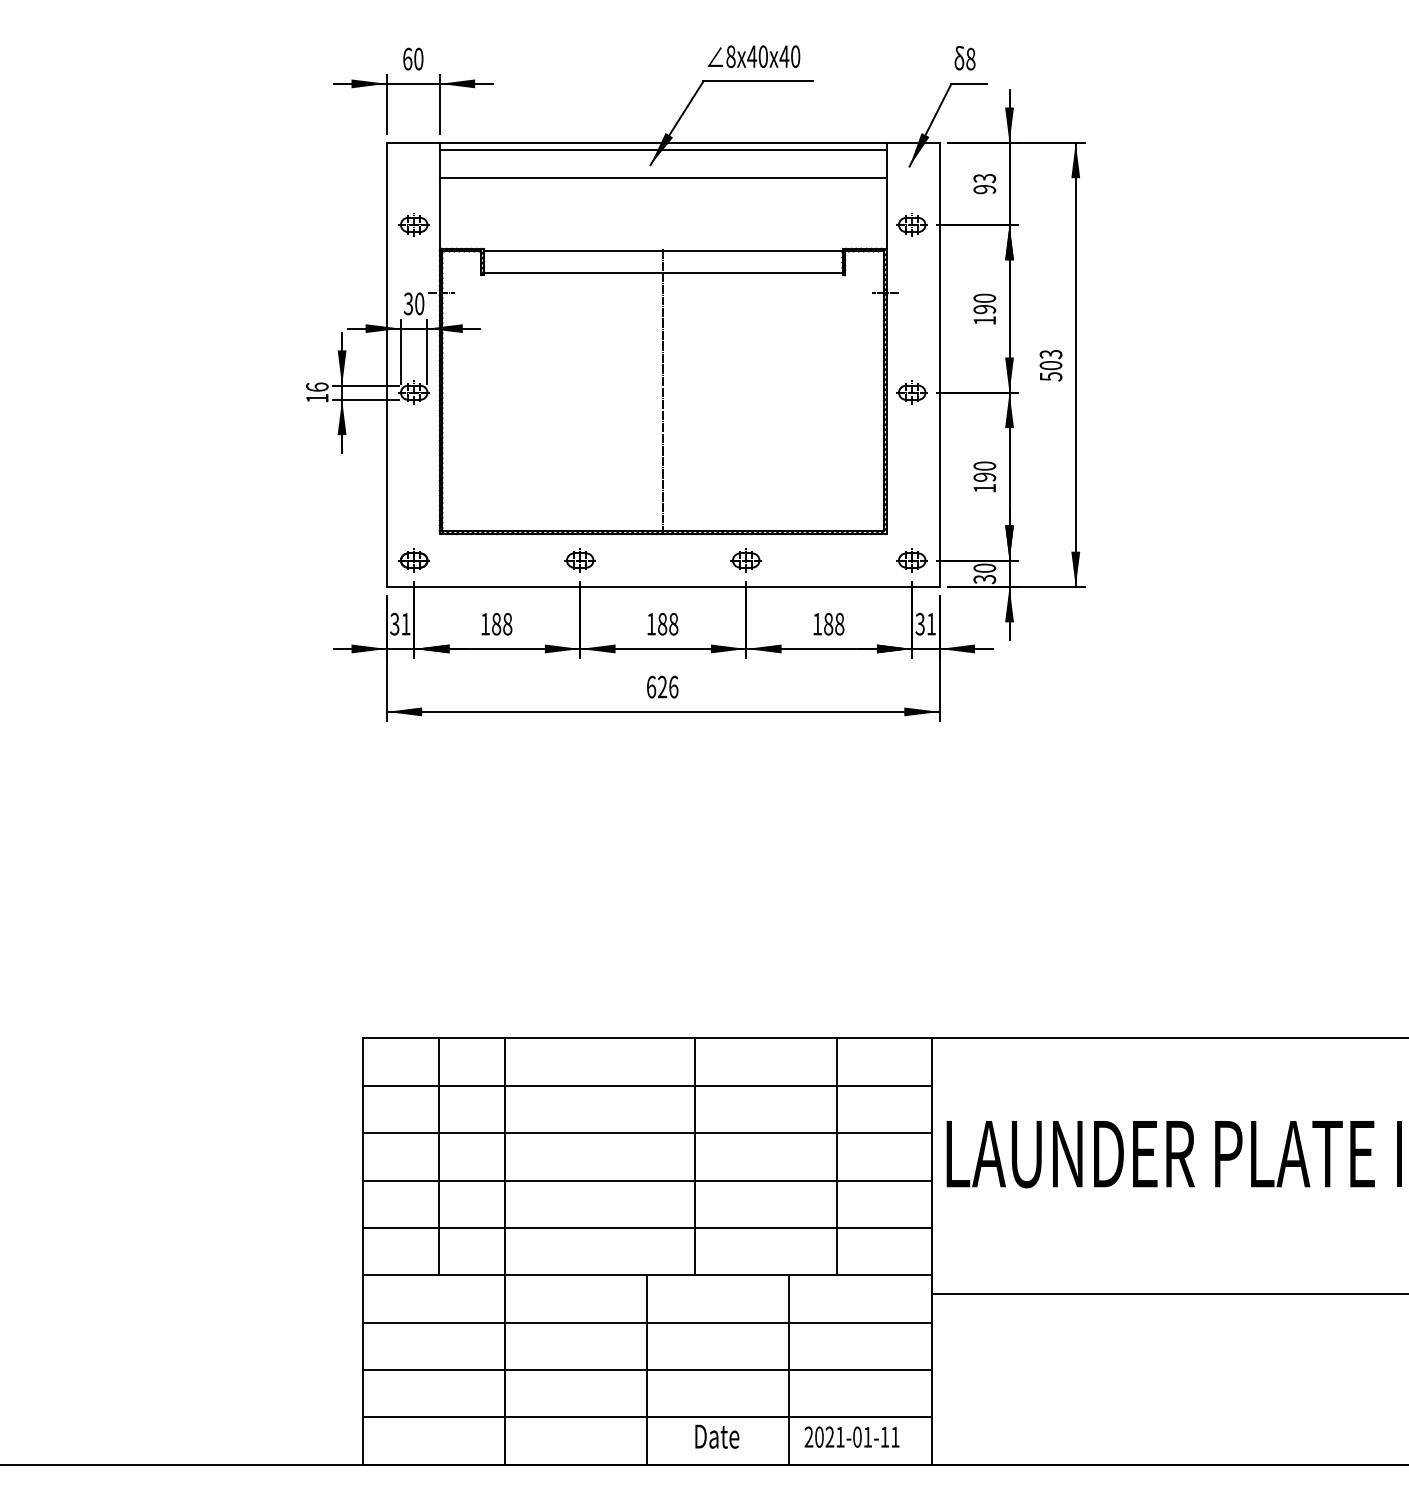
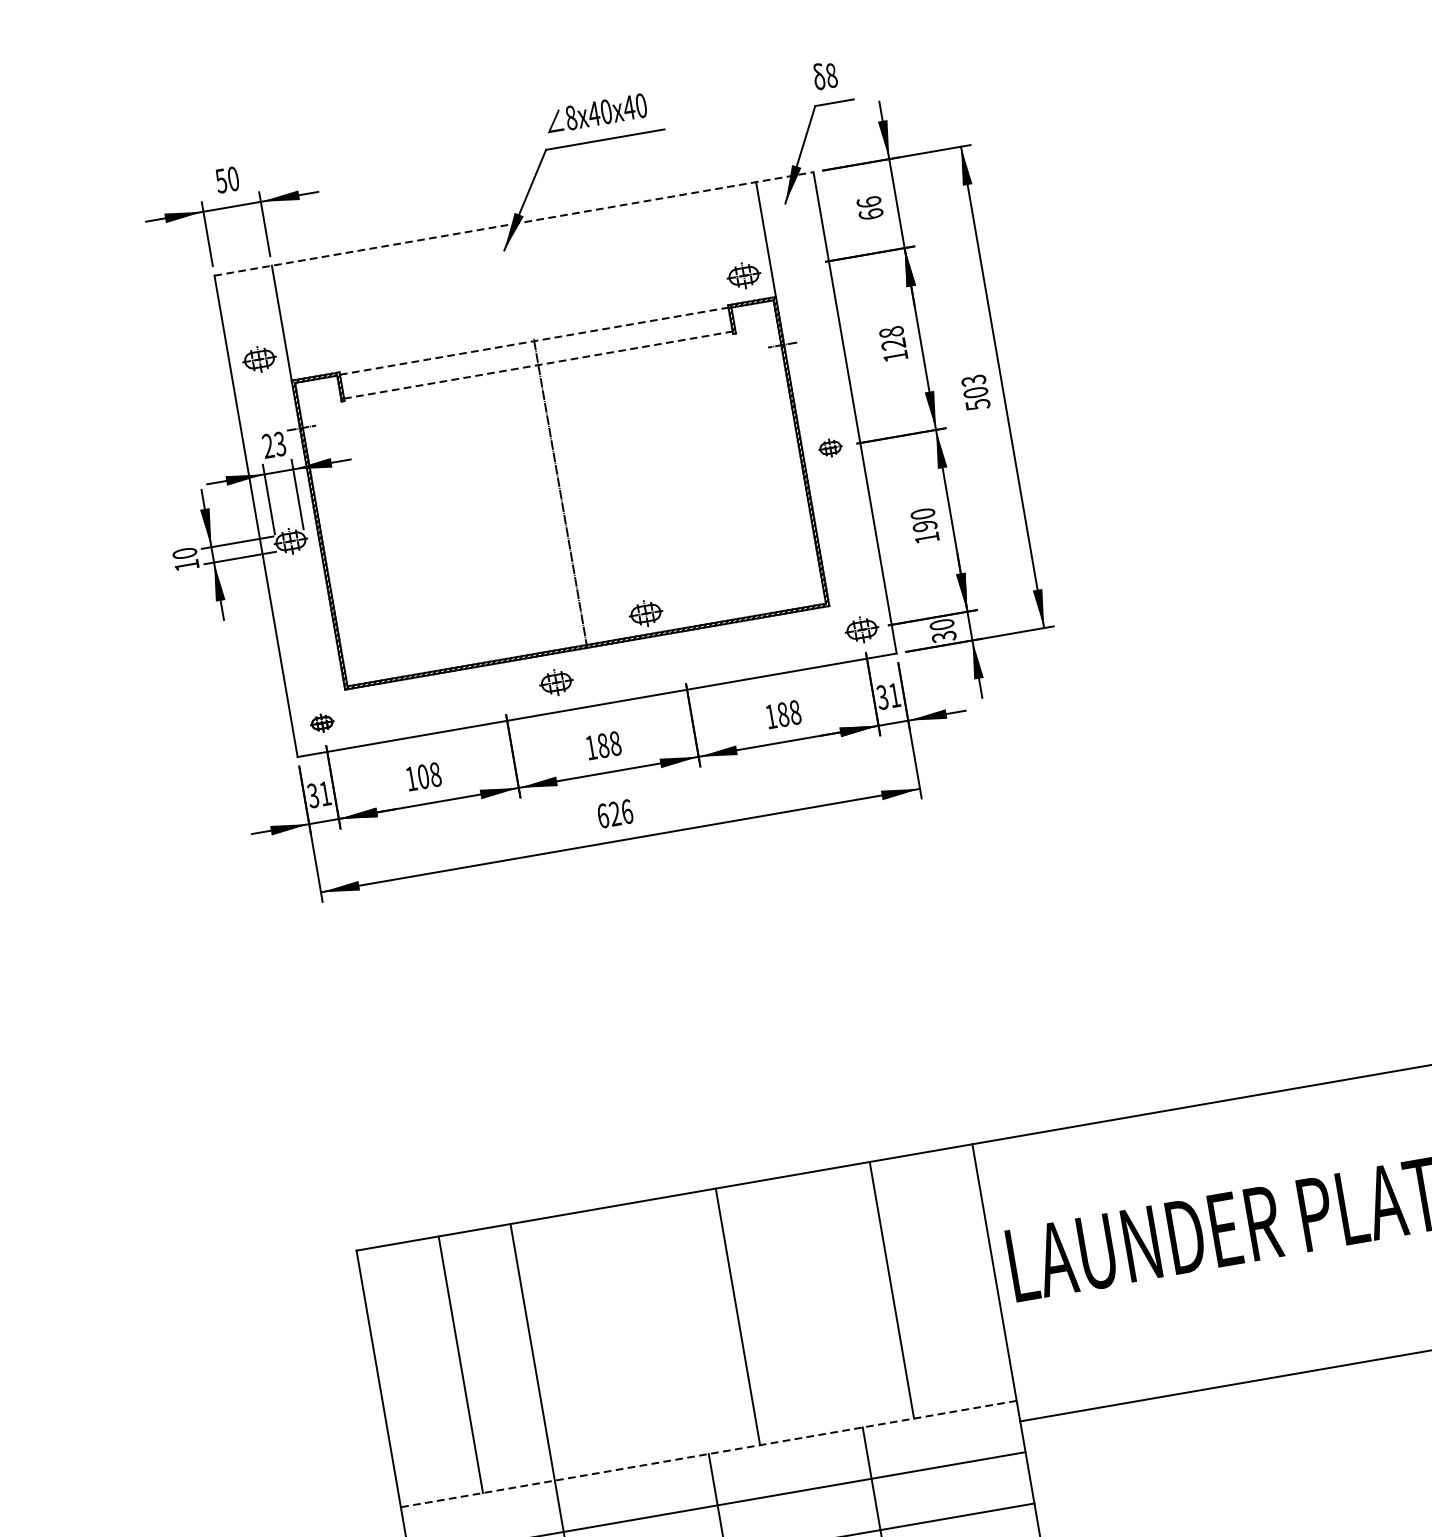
text: (407, 58) -> (221, 180), 60 -> 50
line: (663, 142) -> (514, 223), solid -> dashed
line: (662, 149) -> (514, 231), removed
line: (662, 178) -> (519, 262), removed
text: (984, 183) -> (869, 207), 93 -> 66
part: (911, 224) -> (743, 275), moved
line: (663, 251) -> (534, 341), solid -> dashed
line: (663, 273) -> (538, 365), solid -> dashed
text: (413, 303) -> (273, 444), 30 -> 23
text: (984, 303) -> (892, 337), 190 -> 128
text: (317, 386) -> (184, 552), 16 -> 10
part: (911, 392) -> (829, 448), size x0.7
part: (413, 560) -> (321, 723), size x0.7
part: (579, 560) -> (555, 682), moved
part: (745, 560) -> (645, 613), moved
text: (496, 624) -> (423, 777), 188 -> 108
line: (647, 1085) -> (673, 1248), removed
line: (647, 1133) -> (682, 1300), removed
line: (647, 1180) -> (691, 1351), removed
line: (647, 1227) -> (699, 1402), removed
line: (646, 1275) -> (707, 1454), solid -> dashed

